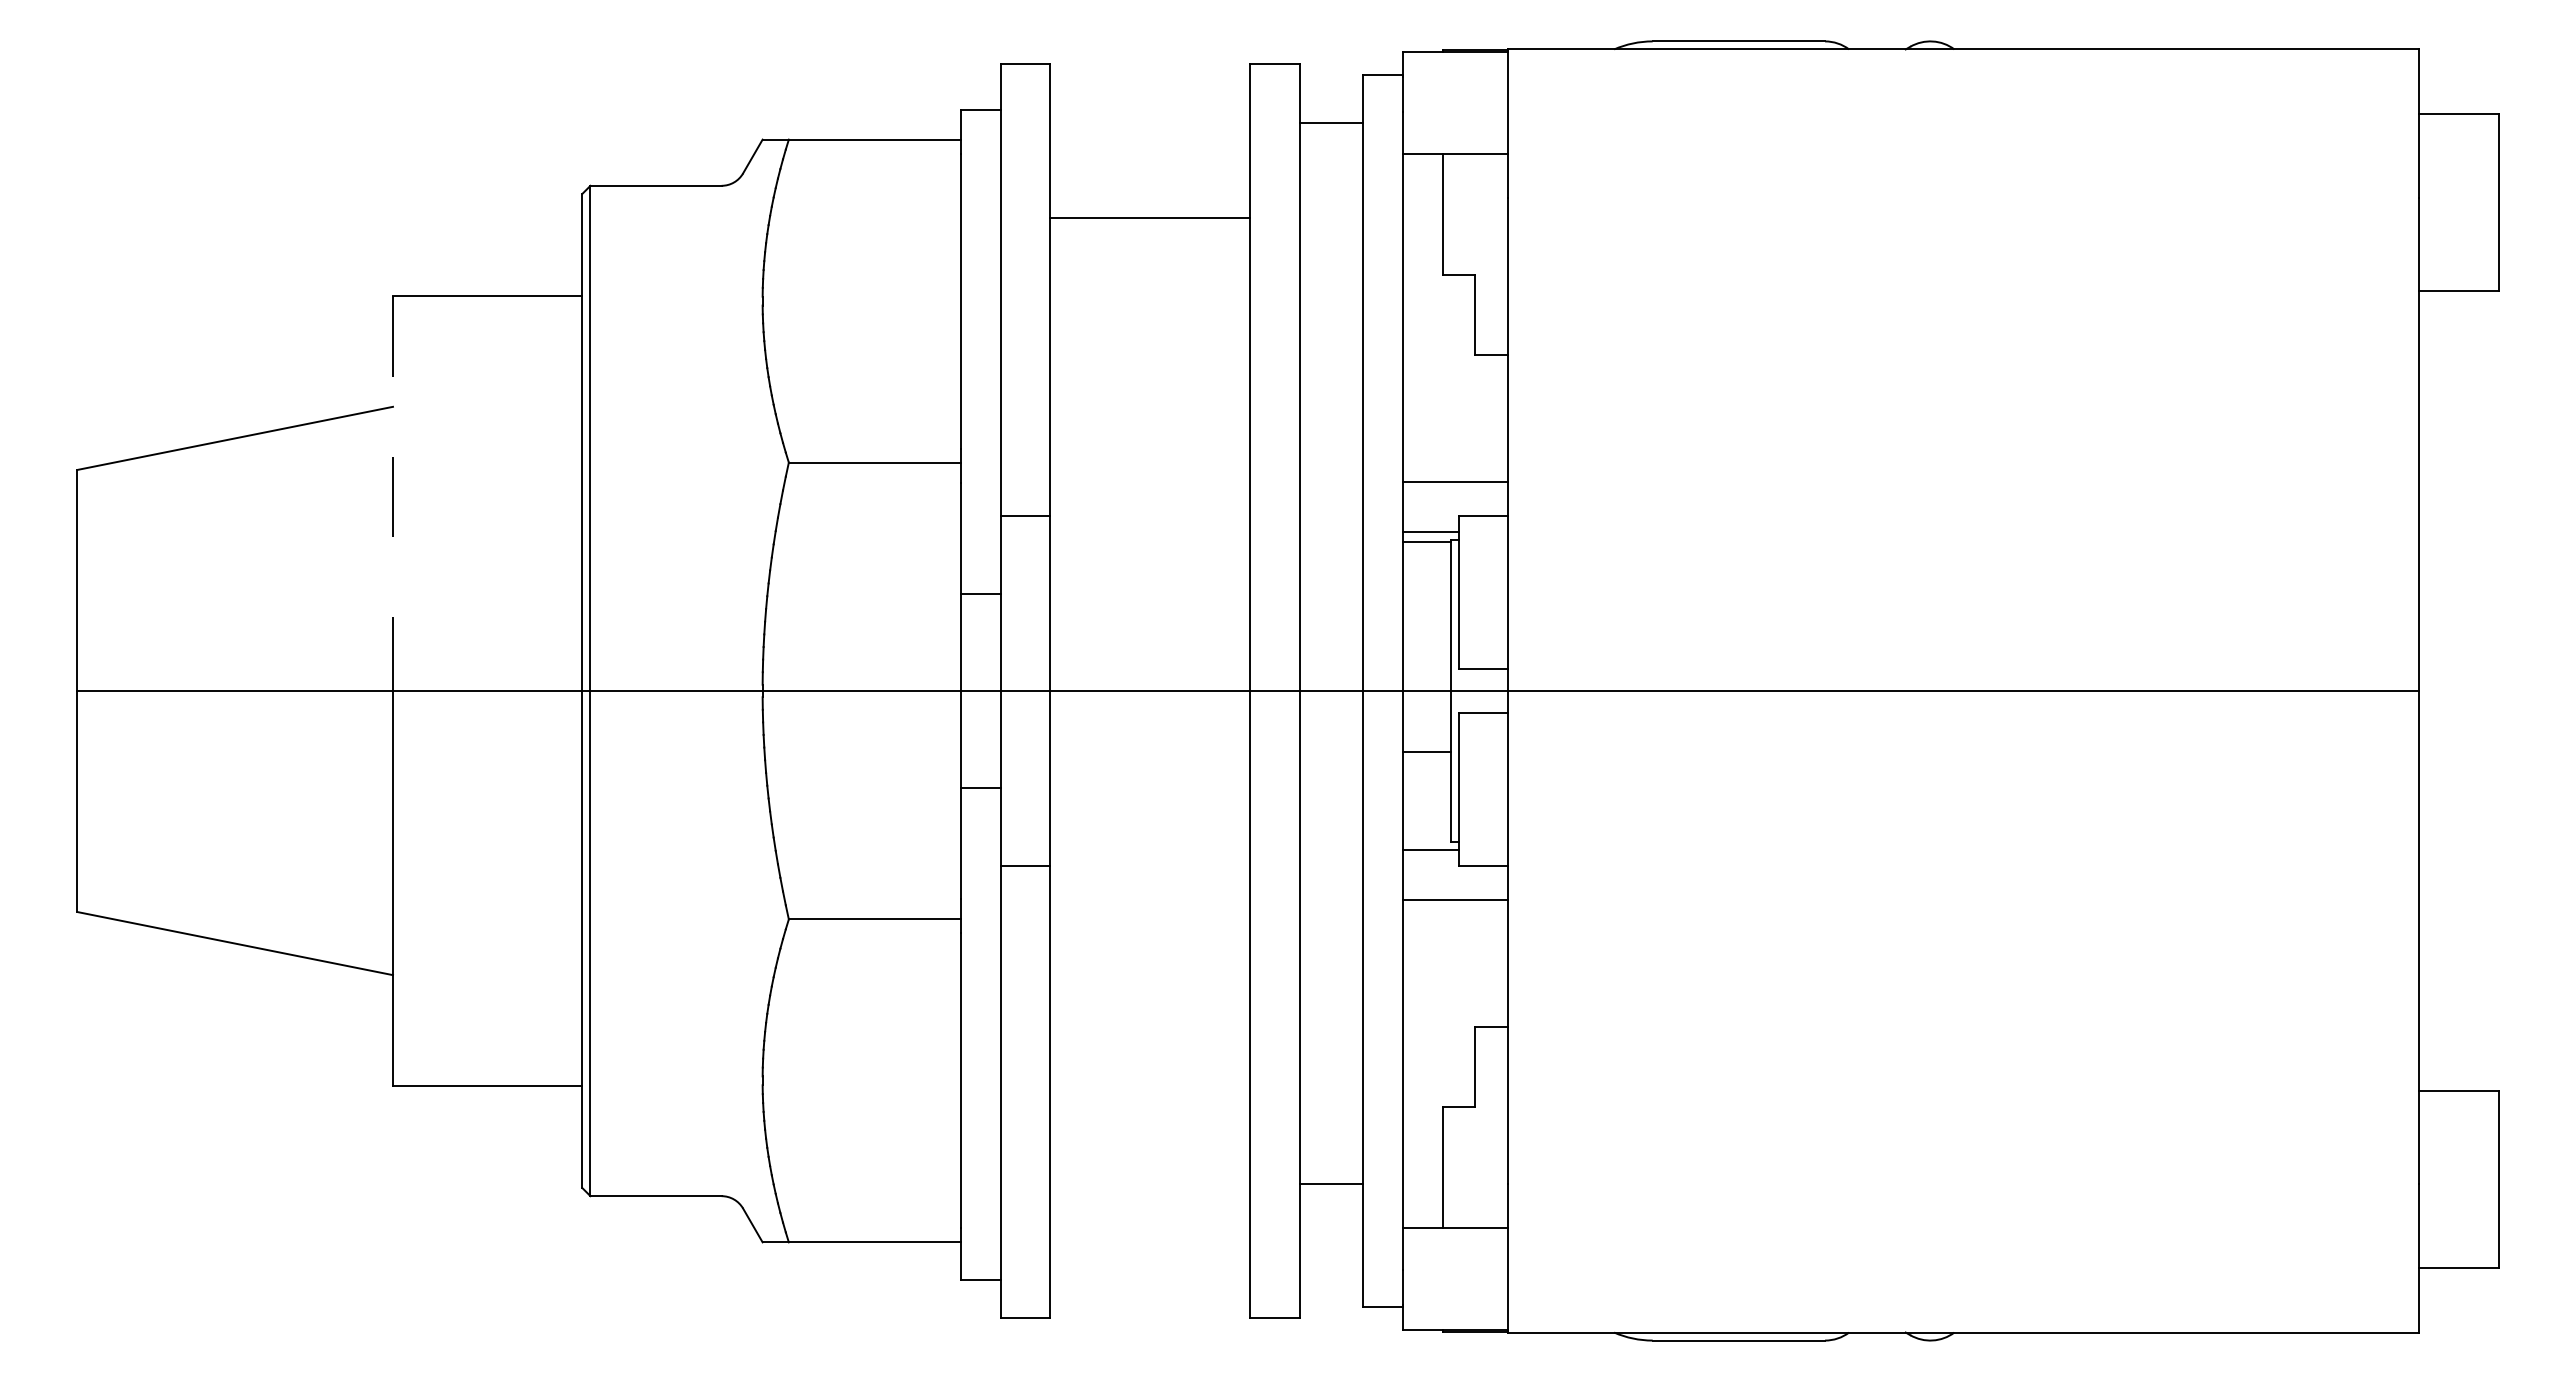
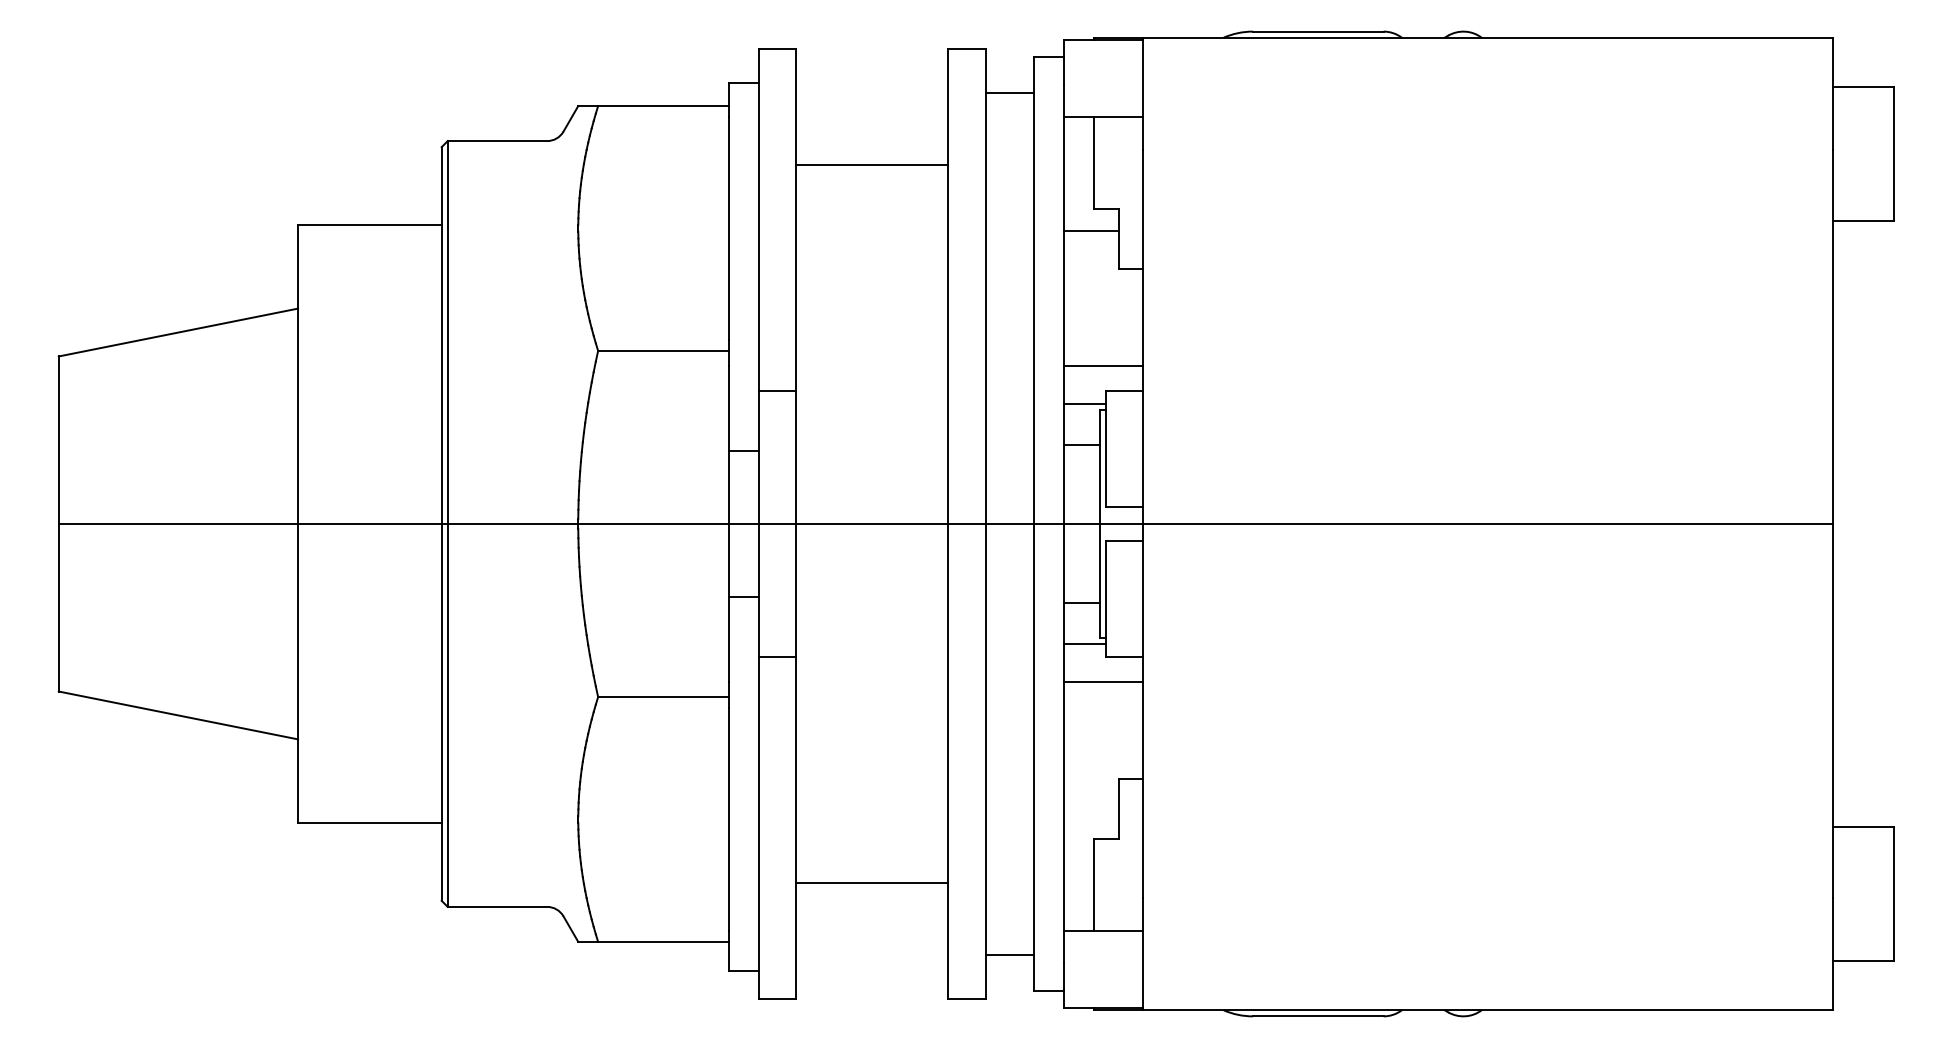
line: (1439, 304) -> (1091, 231), added
line: (393, 494) -> (298, 375), dashed -> solid
line: (1426, 541) -> (1081, 444), moved
line: (1426, 752) -> (1081, 603), moved
line: (1149, 1164) -> (871, 882), added
line: (1331, 1184) -> (1009, 954), moved

